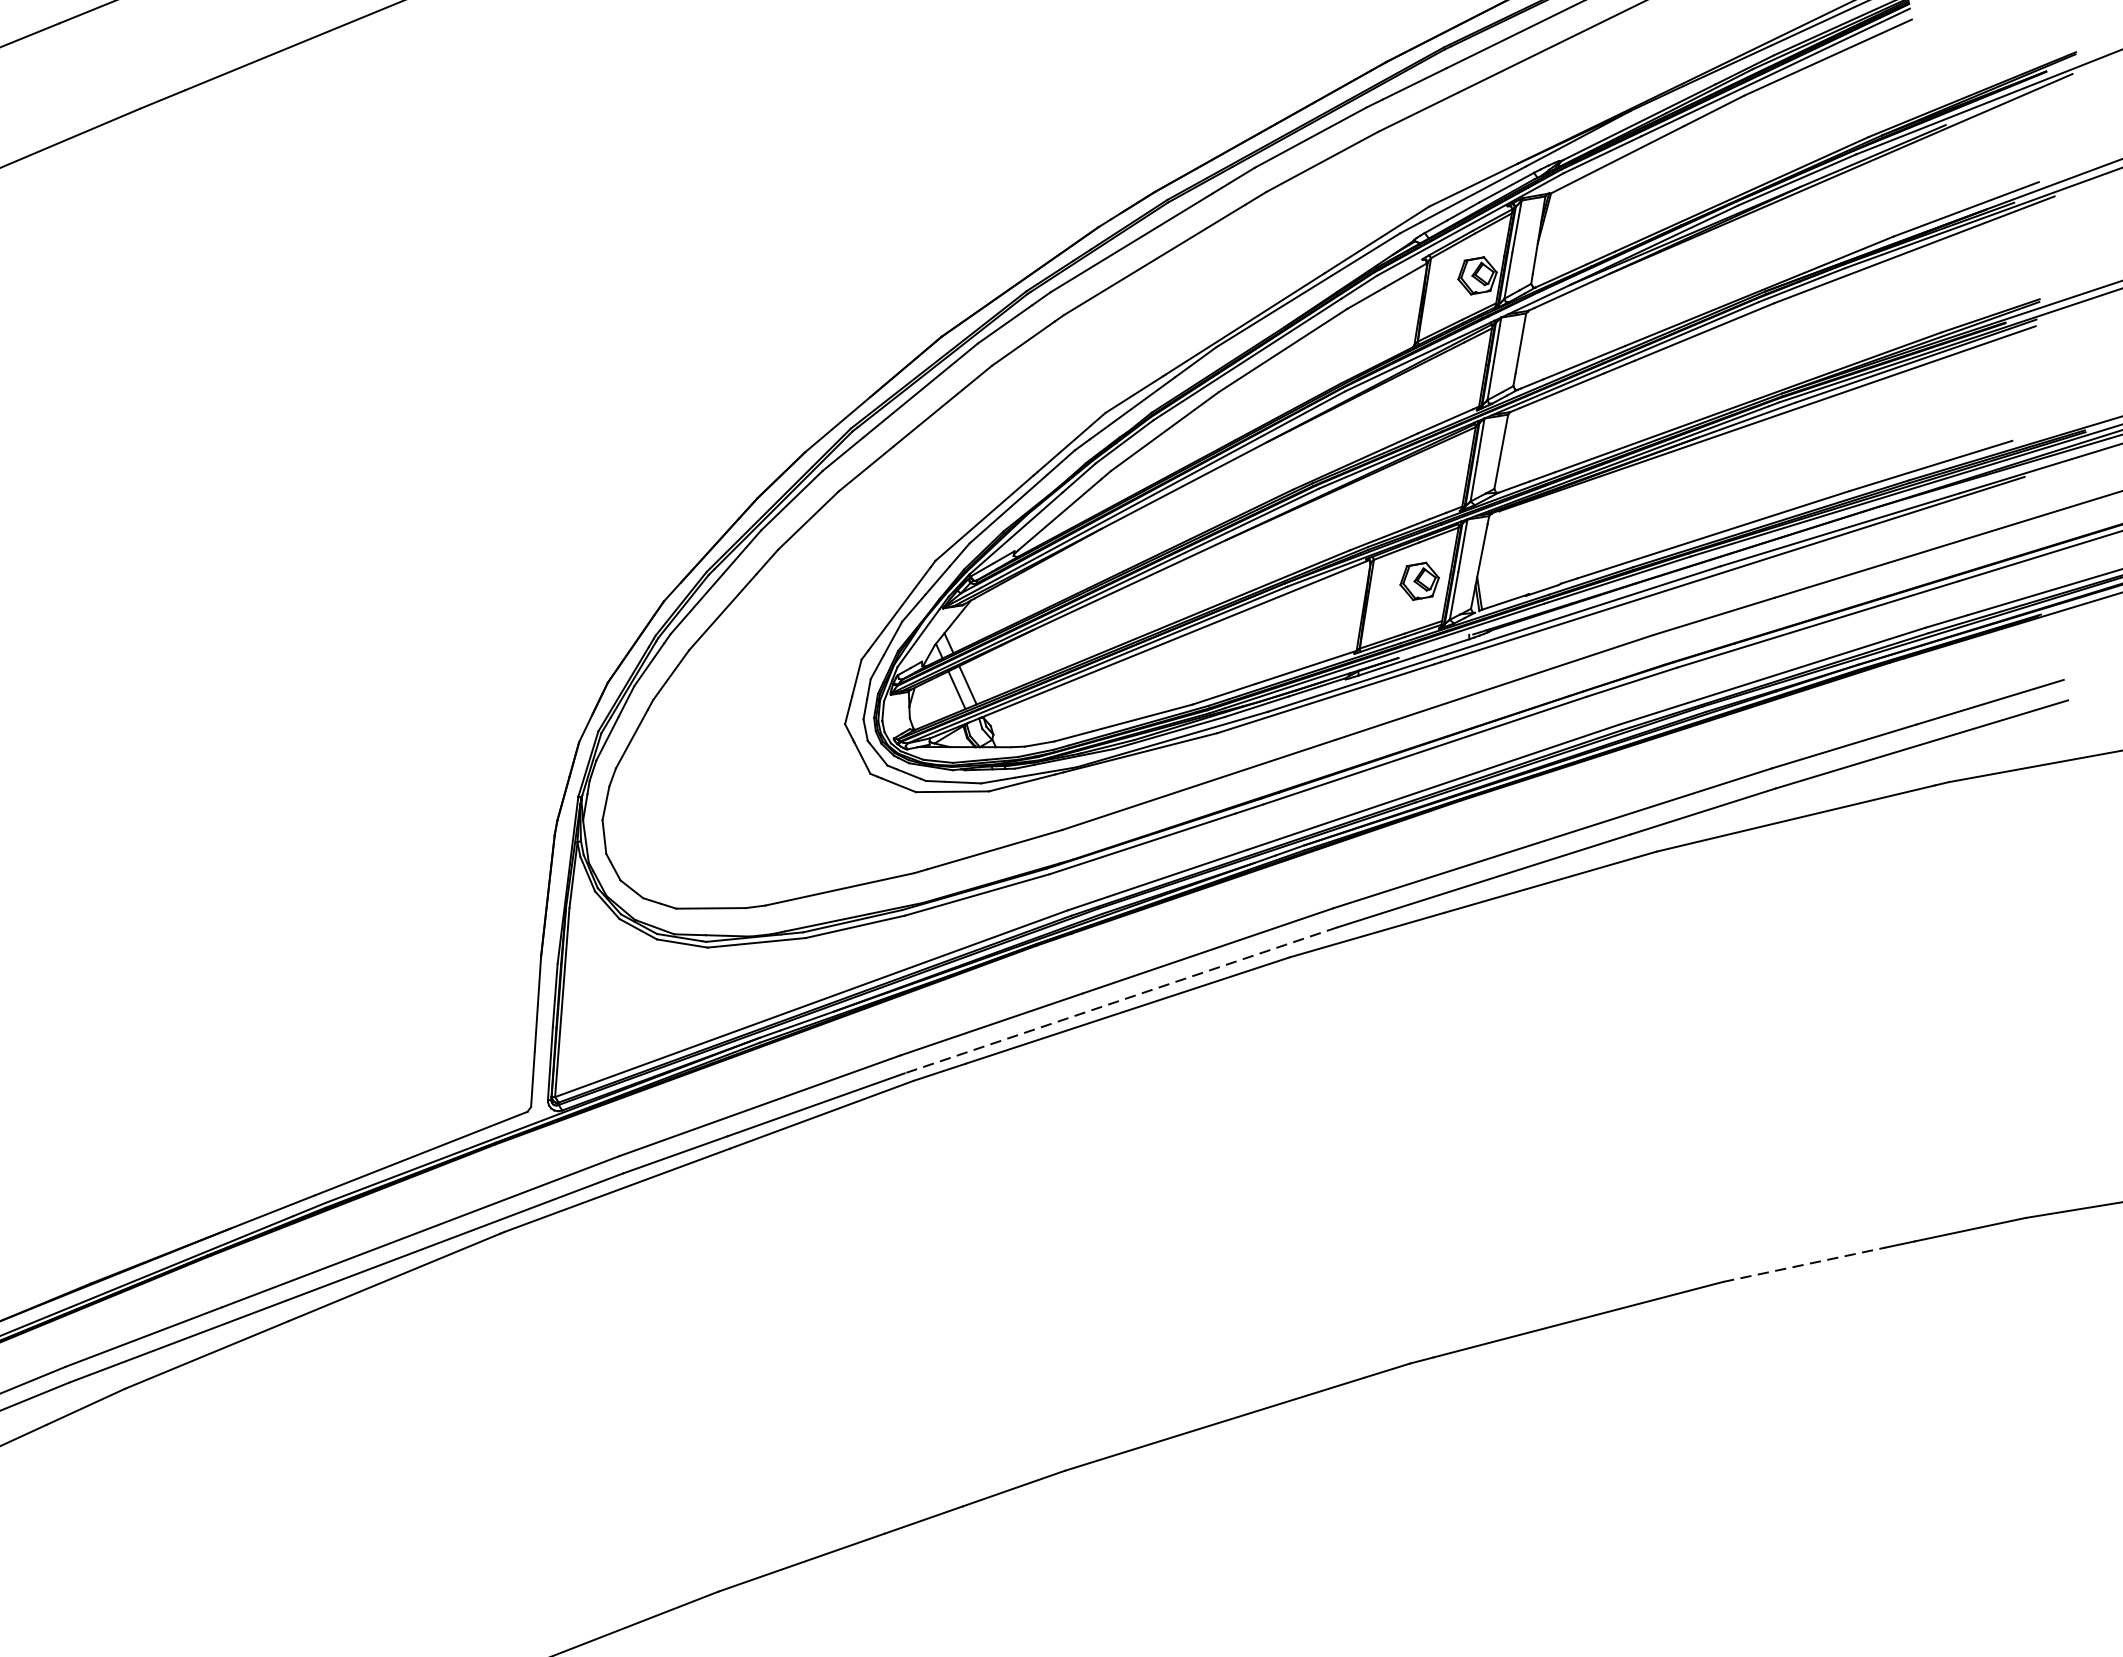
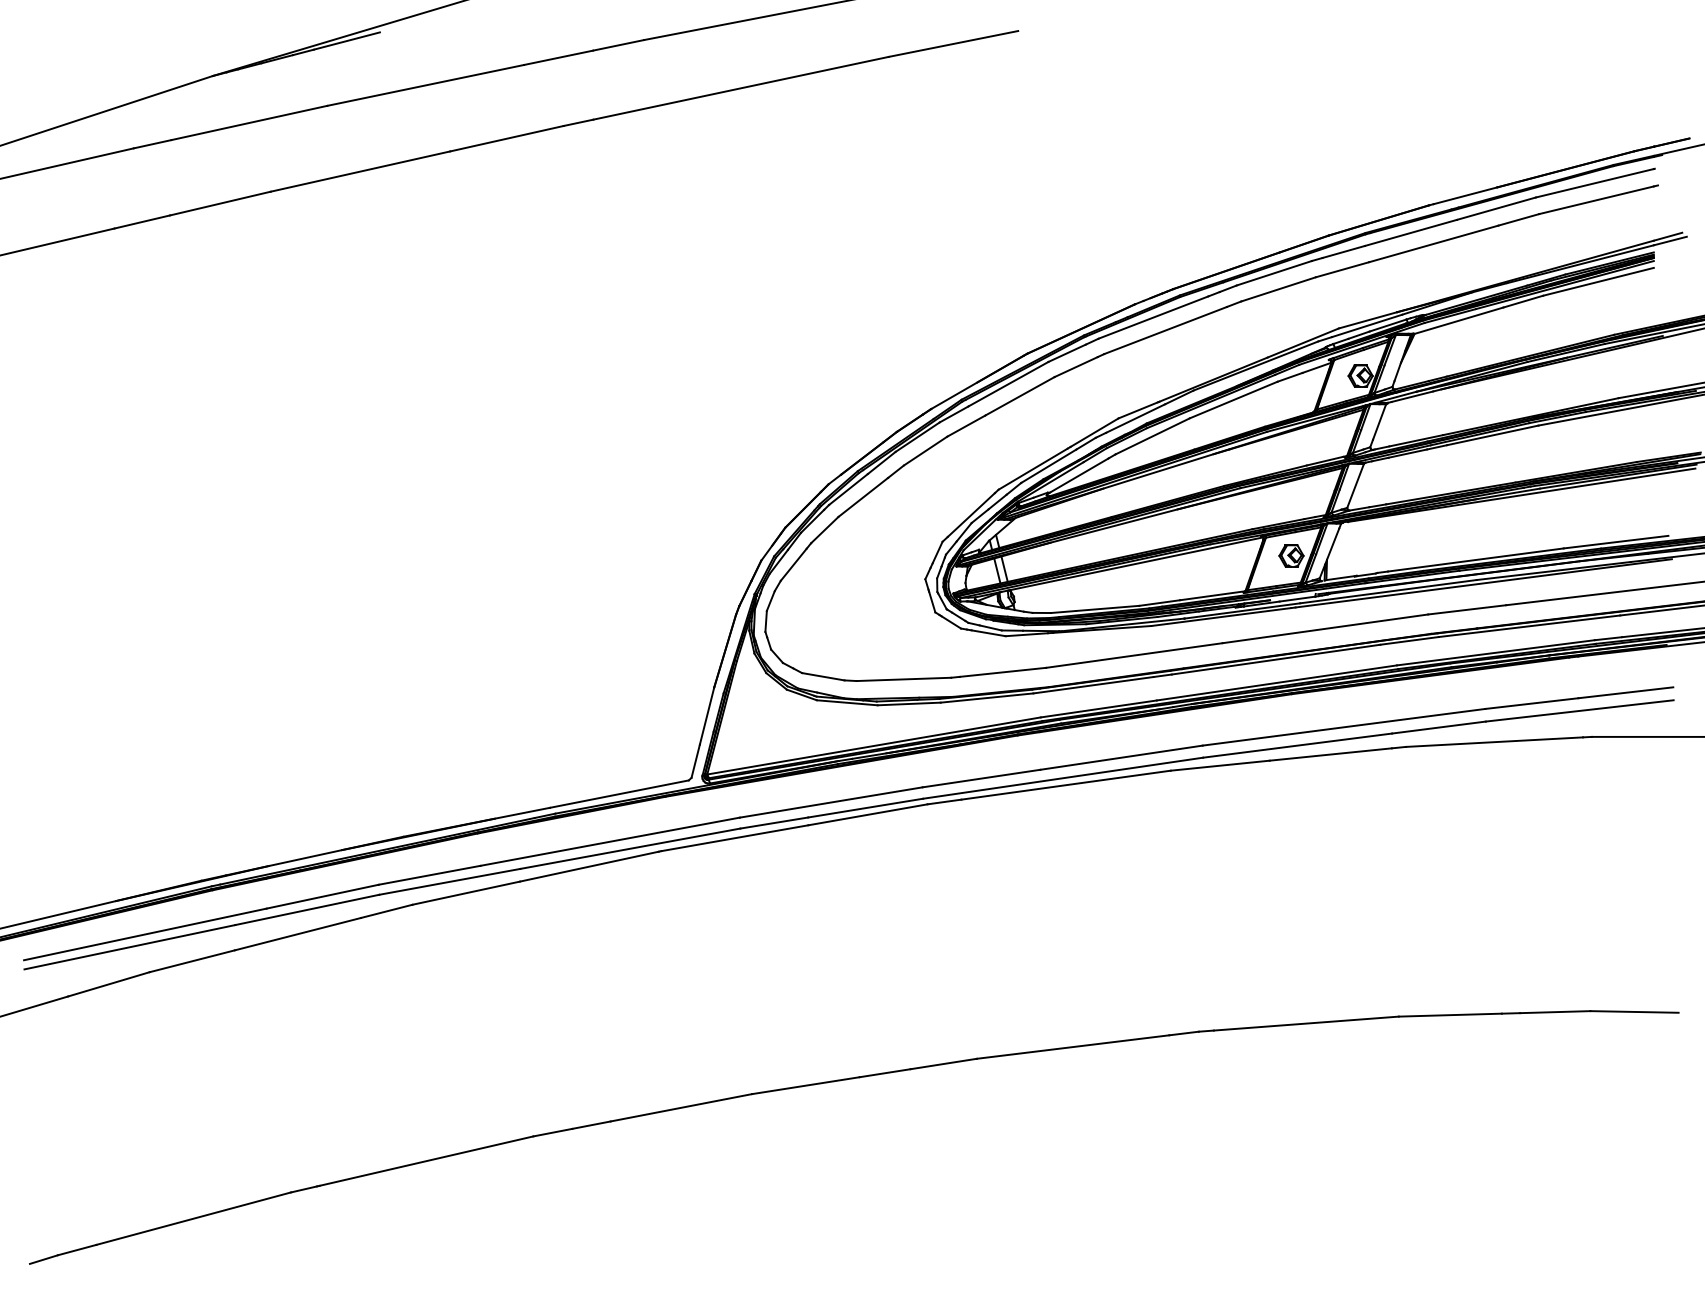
line: (1121, 1000) -> (1063, 778), dashed -> solid
line: (1804, 1265) -> (1450, 1015), dashed -> solid

